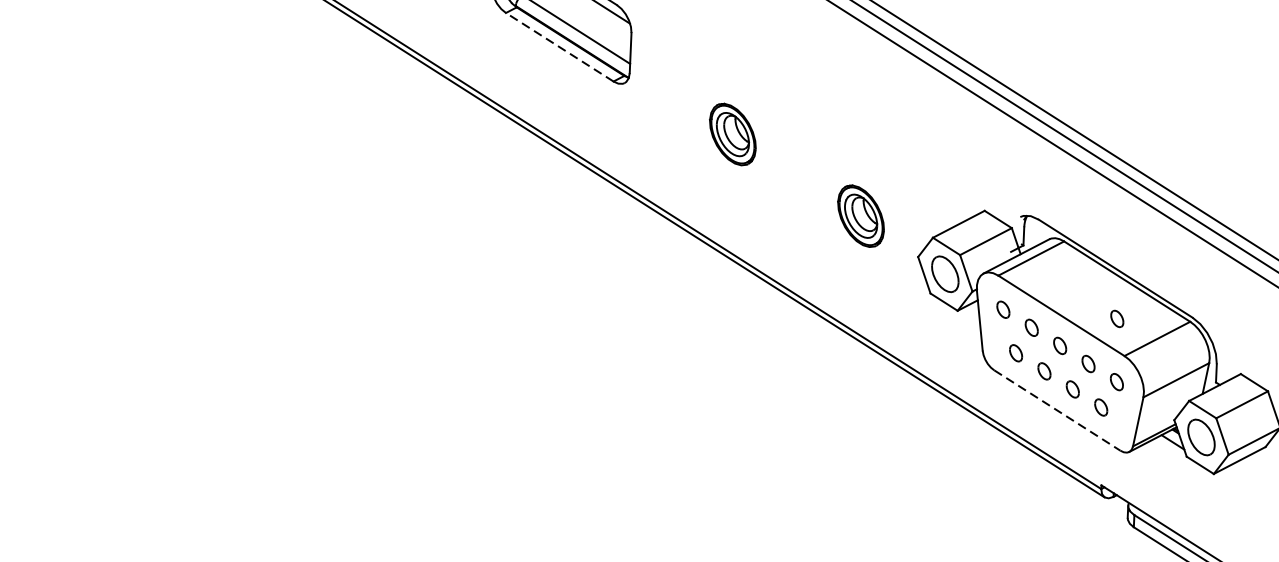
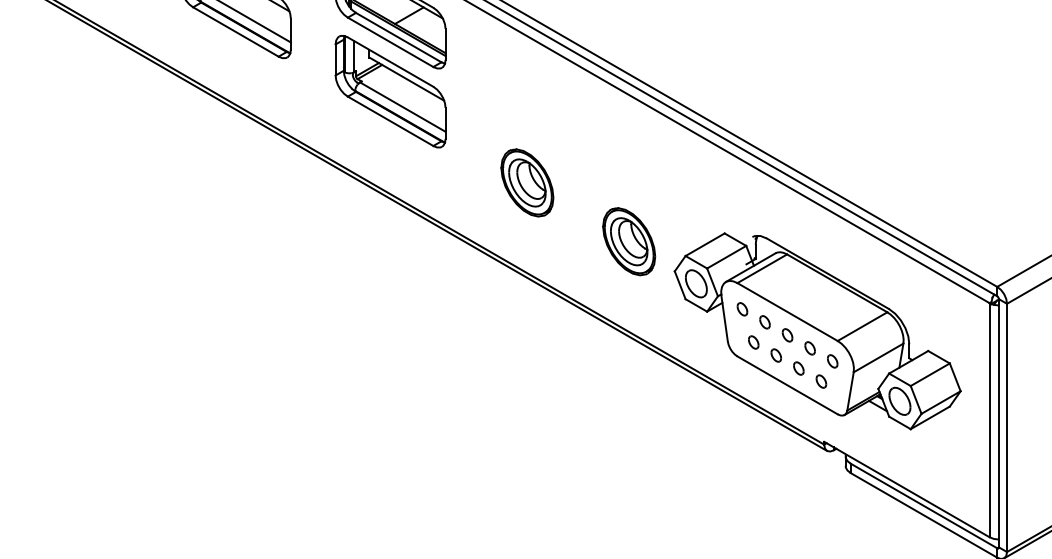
line: (559, 47) -> (390, 121), dashed -> solid
part: (733, 133) -> (527, 182), size x1.43
part: (861, 215) -> (629, 241), size x1.43
part: (1116, 318) -> (830, 312), removed
line: (1057, 410) -> (787, 385), dashed -> solid

